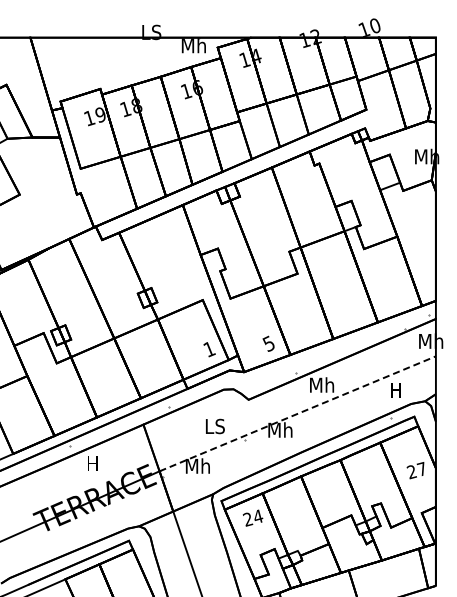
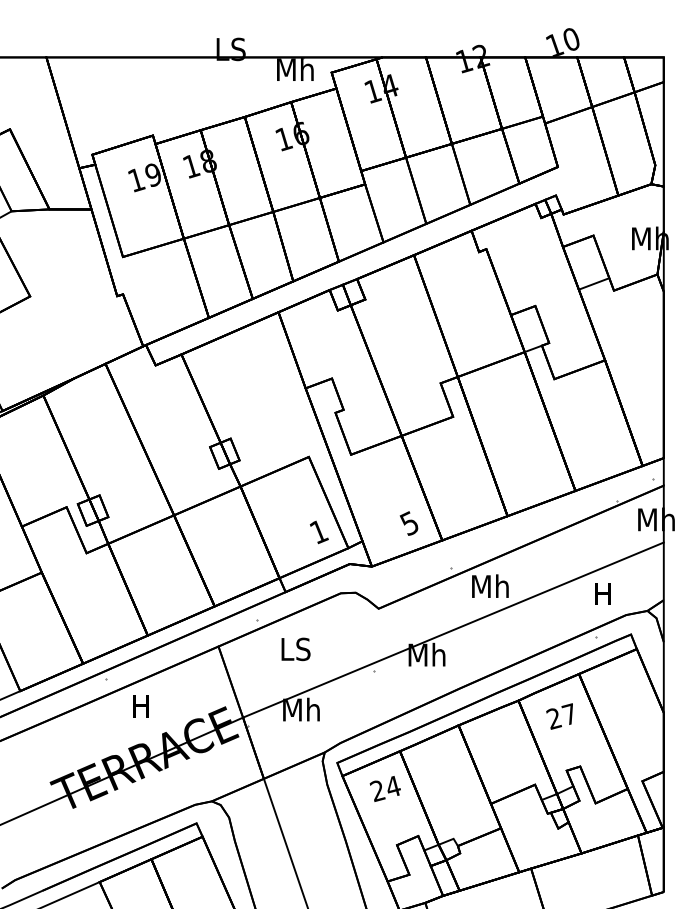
line: (297, 413) -> (453, 629), dashed -> solid
text: (215, 426) -> (296, 649), moved
text: (415, 470) -> (559, 716), moved

